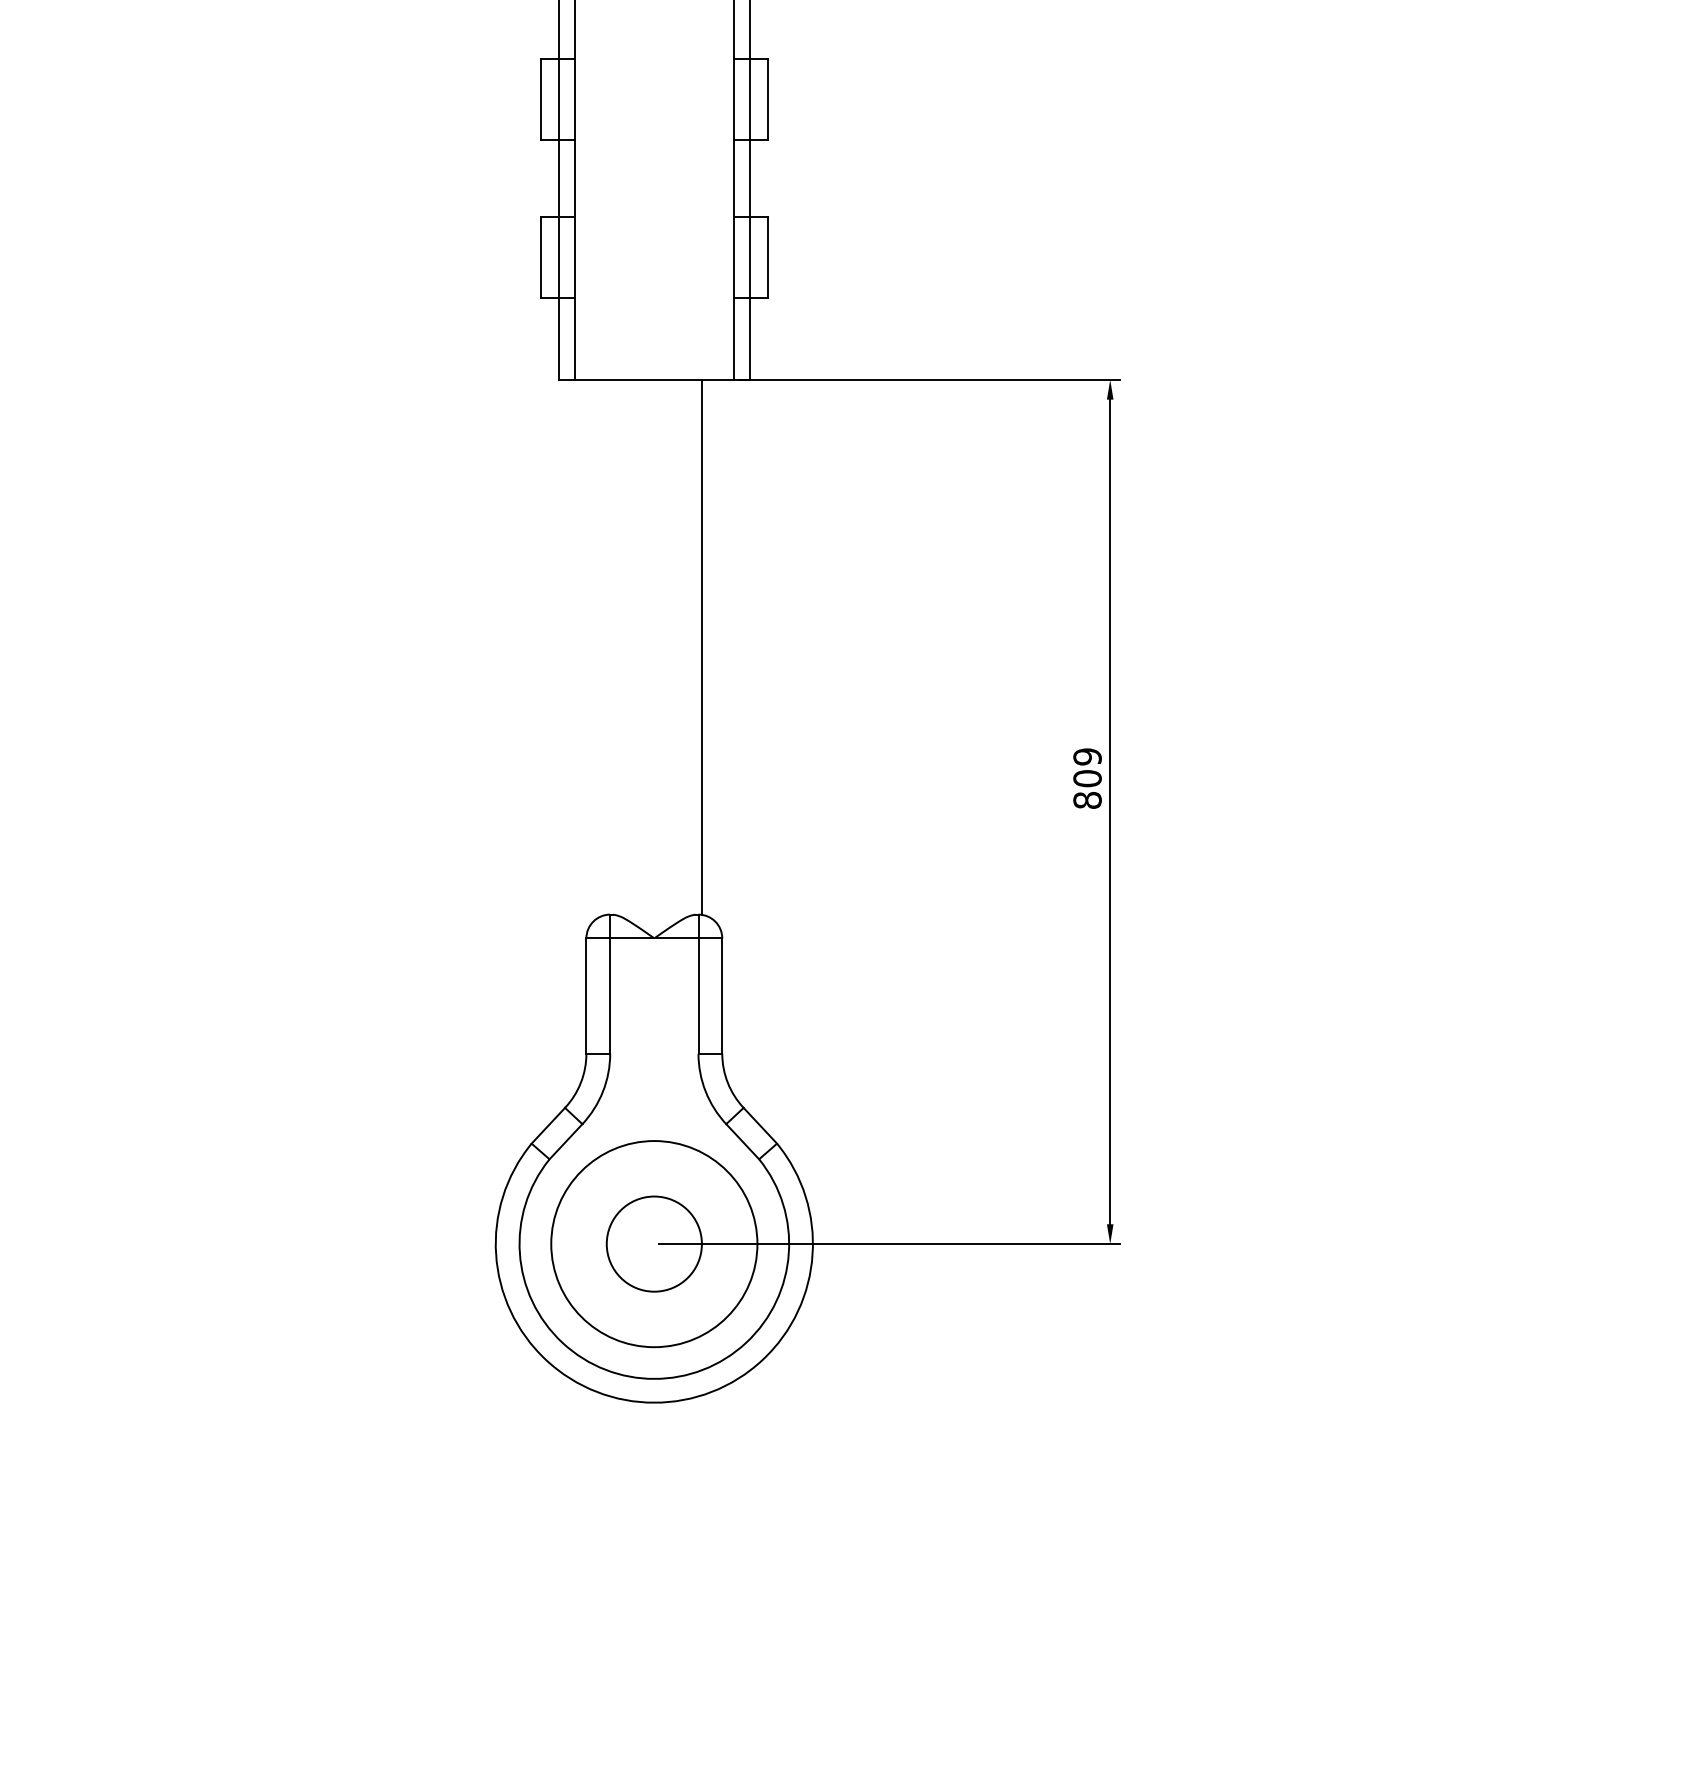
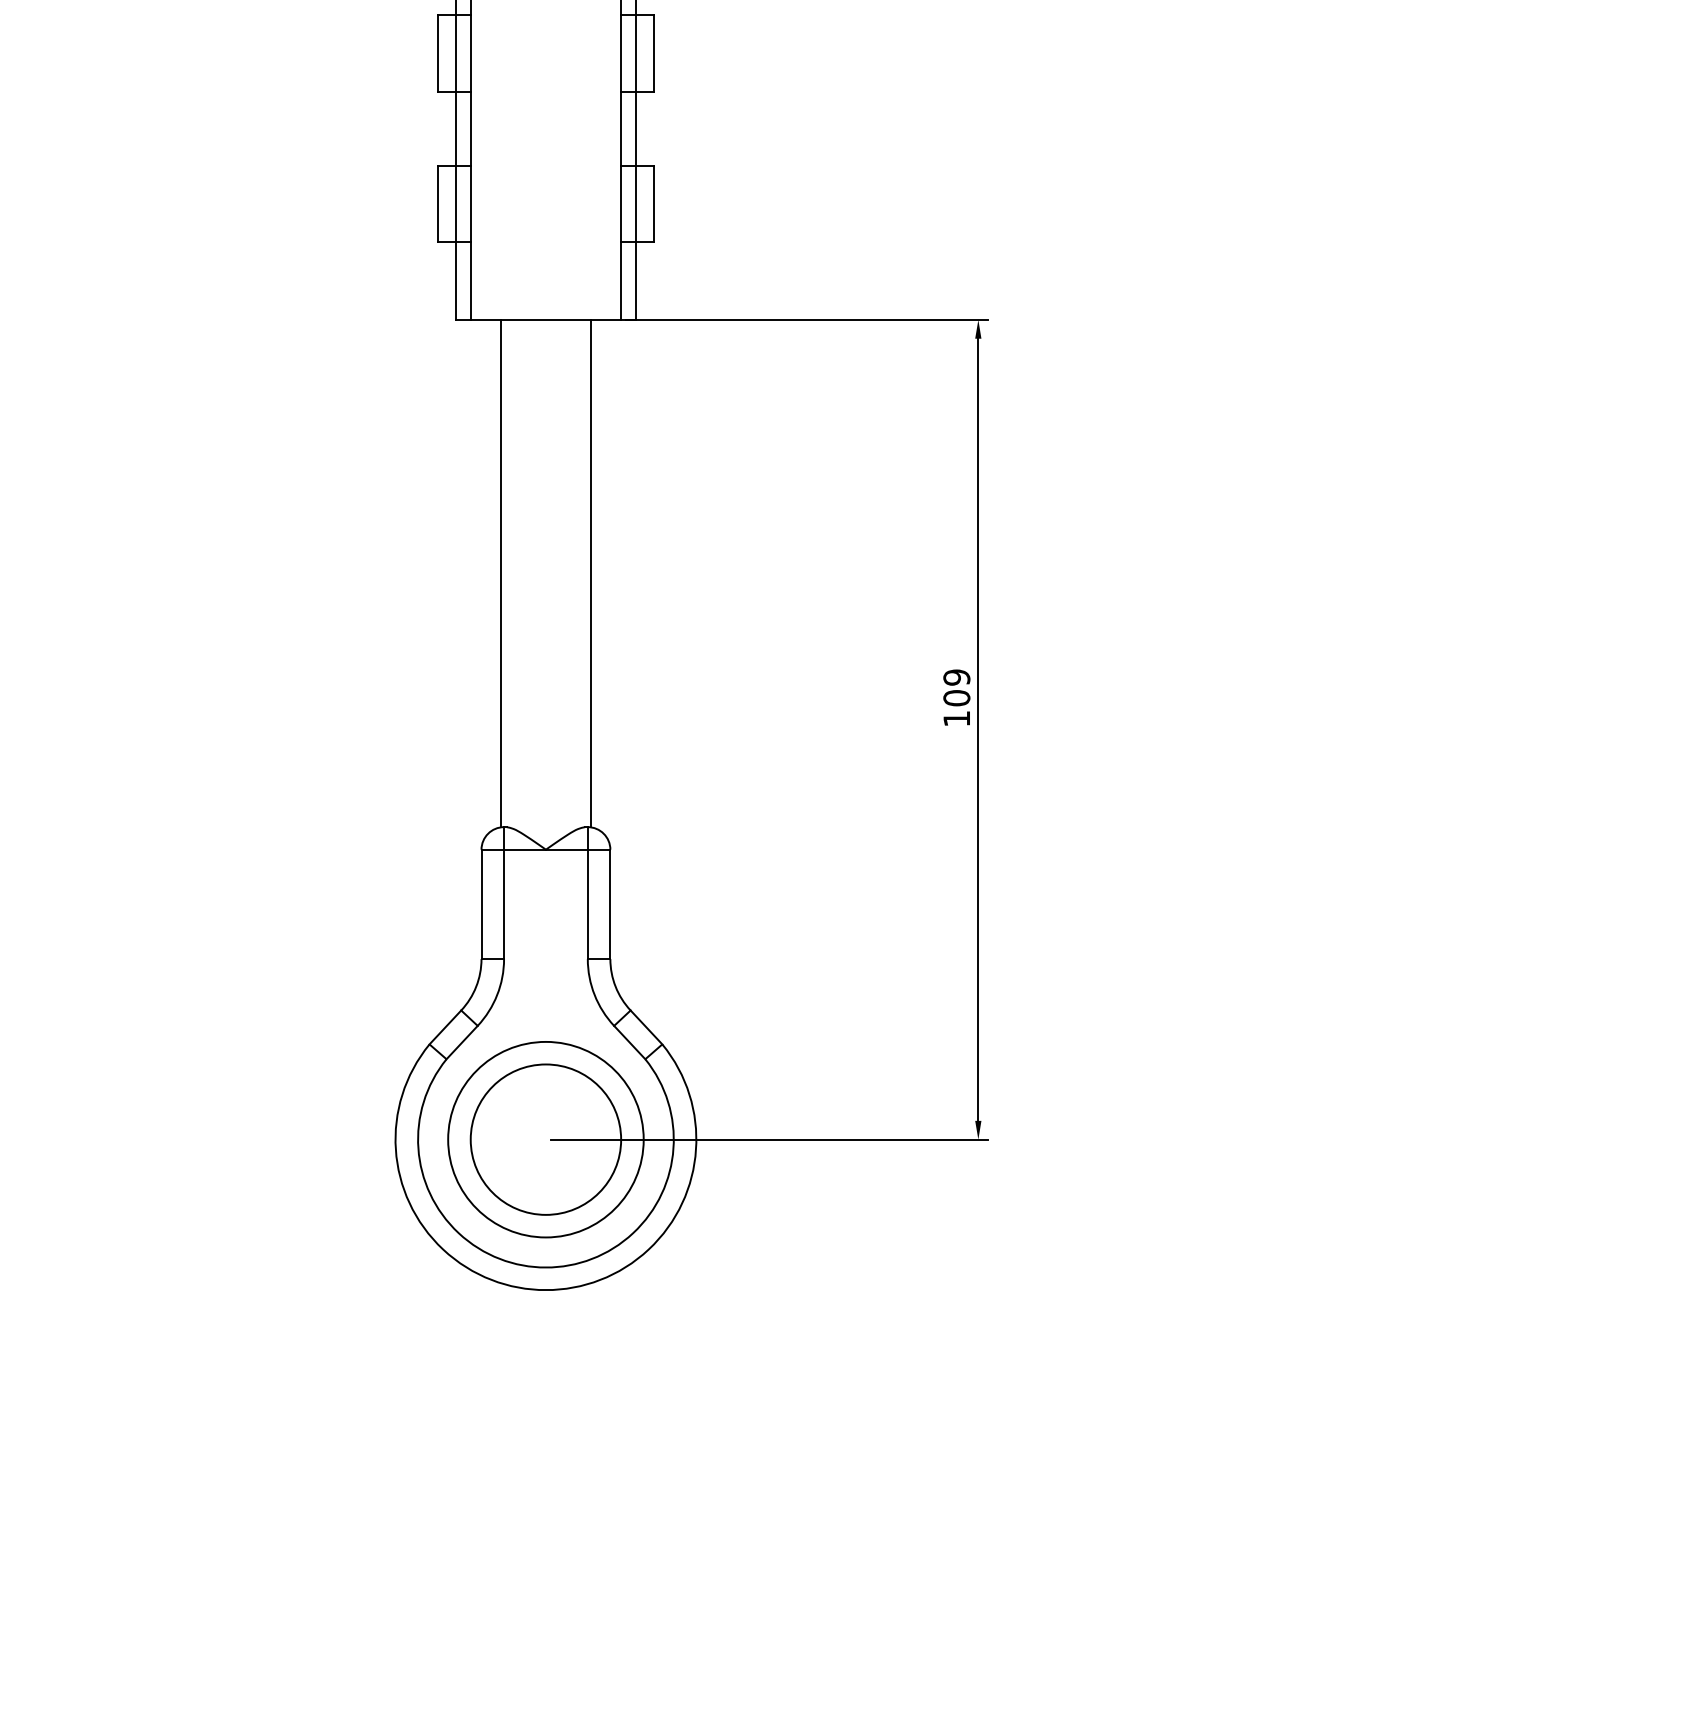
line: (606, 647) -> (500, 573), added
text: (1087, 800) -> (956, 718), 809 -> 109
circle: (653, 1243) -> (545, 1139), size x1.67

